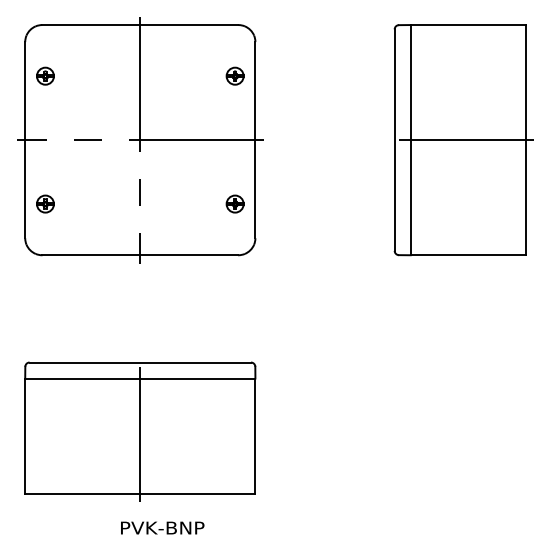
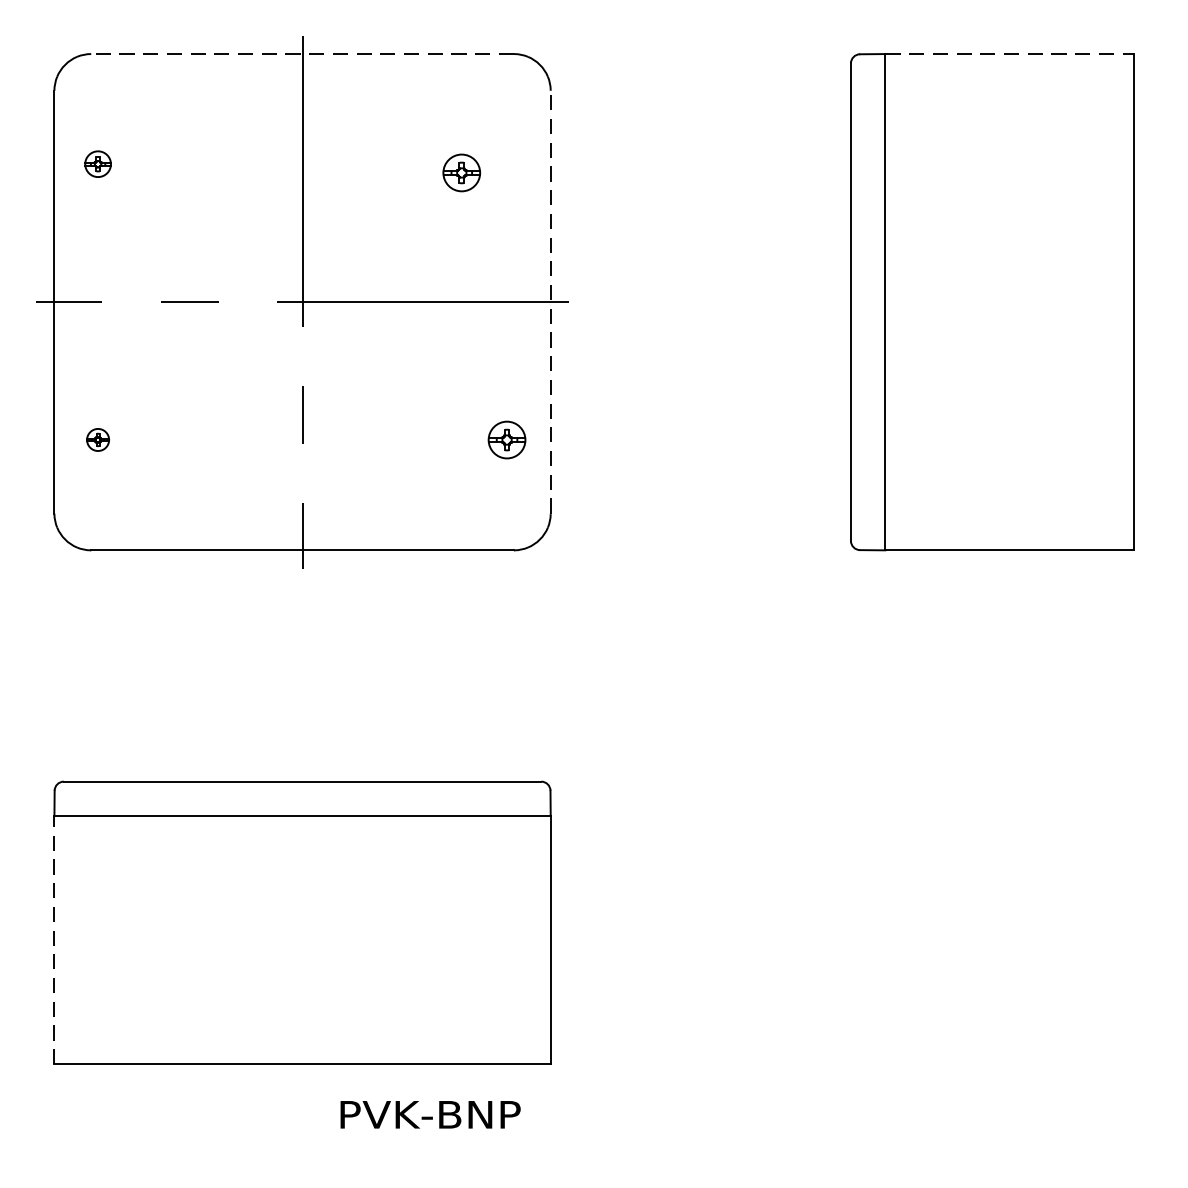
line: (139, 25) -> (300, 55), solid -> dashed
line: (468, 25) -> (1010, 55), solid -> dashed
part: (45, 75) -> (98, 162), size x0.7
part: (234, 75) -> (460, 171), moved
line: (255, 139) -> (550, 300), solid -> dashed
line: (460, 140) -> (992, 302), removed
part: (45, 203) -> (98, 438), size x0.6
line: (140, 428) -> (302, 923), removed
line: (25, 436) -> (55, 941), solid -> dashed
text: (162, 527) -> (430, 1113), moved

